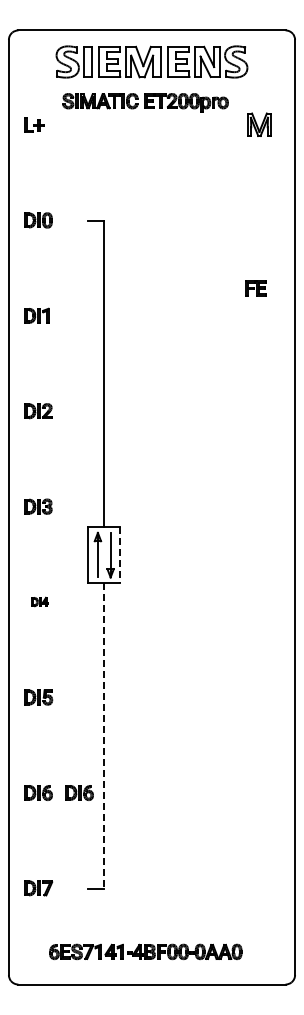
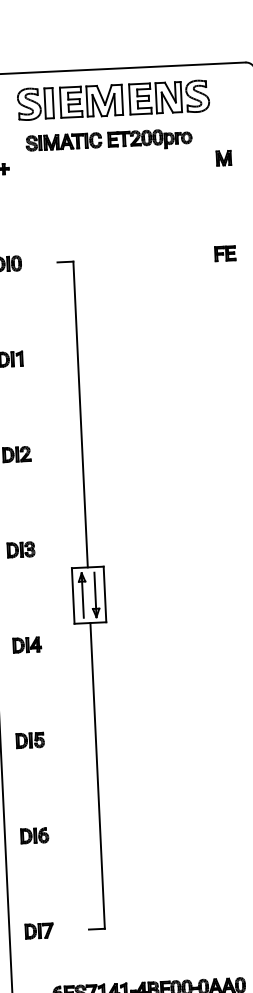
part: (259, 125) -> (223, 158), size x0.62
part: (255, 287) -> (224, 252), moved
line: (120, 555) -> (105, 594), dashed -> solid
part: (39, 601) -> (26, 644), size x1.67
line: (104, 736) -> (97, 776), dashed -> solid
part: (79, 792) -> (75, 833), removed

